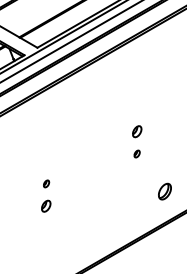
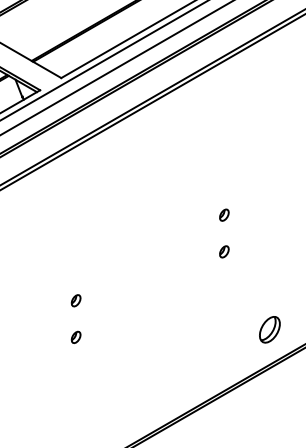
part: (136, 131) -> (223, 215), size x0.62
part: (164, 191) -> (269, 329), moved
part: (46, 206) -> (76, 337), size x0.62

